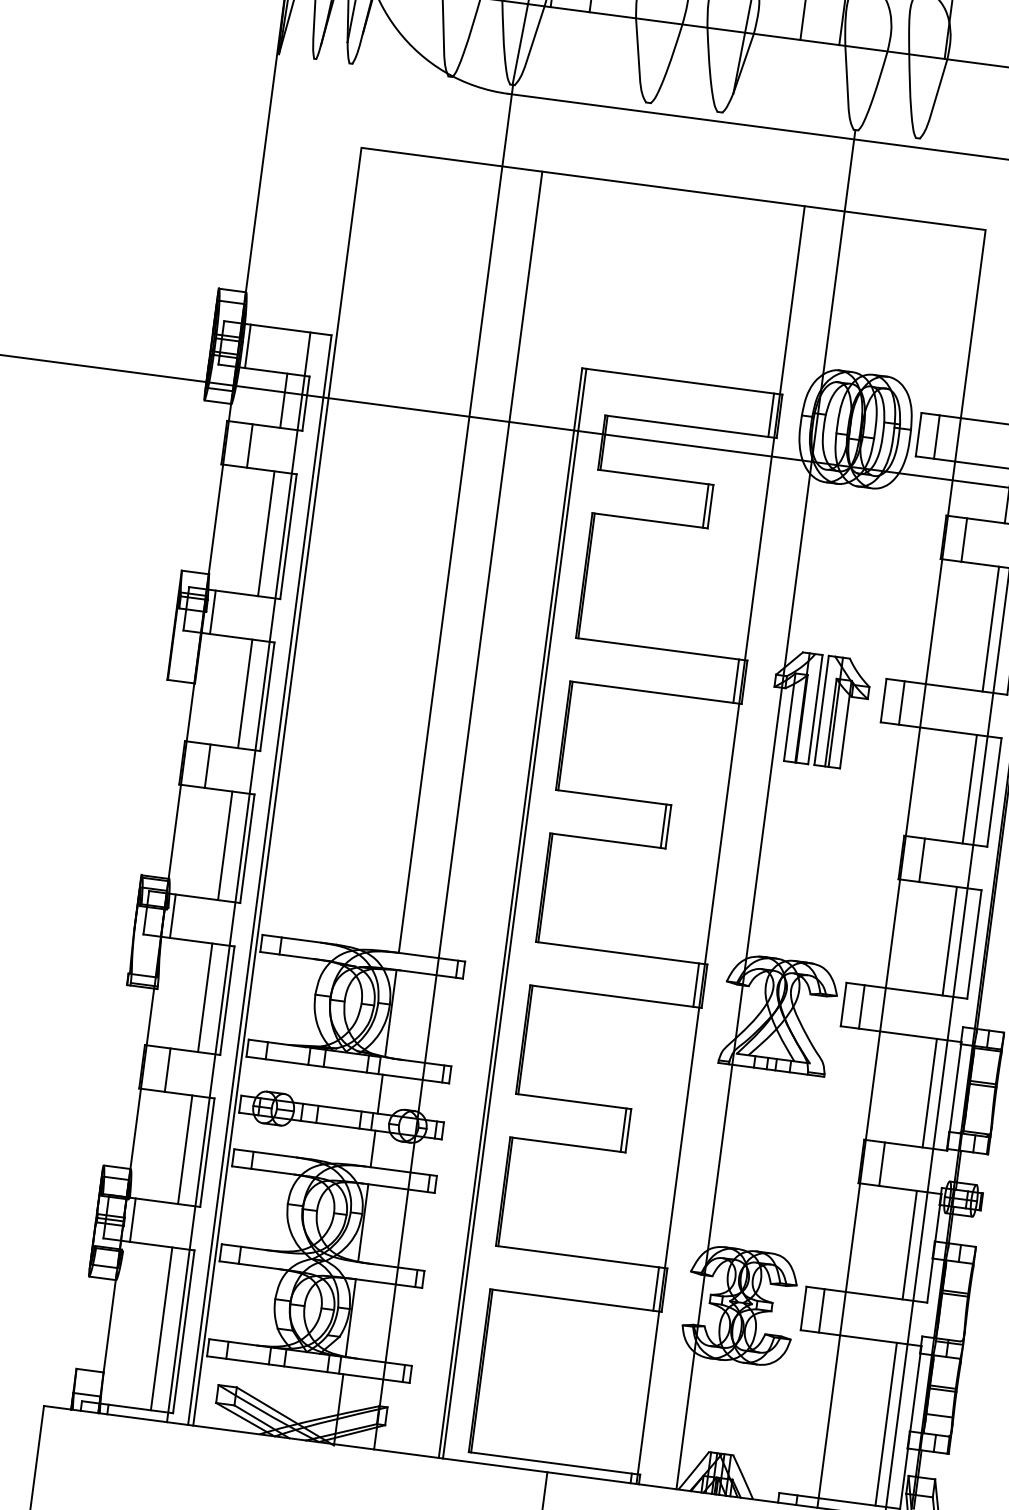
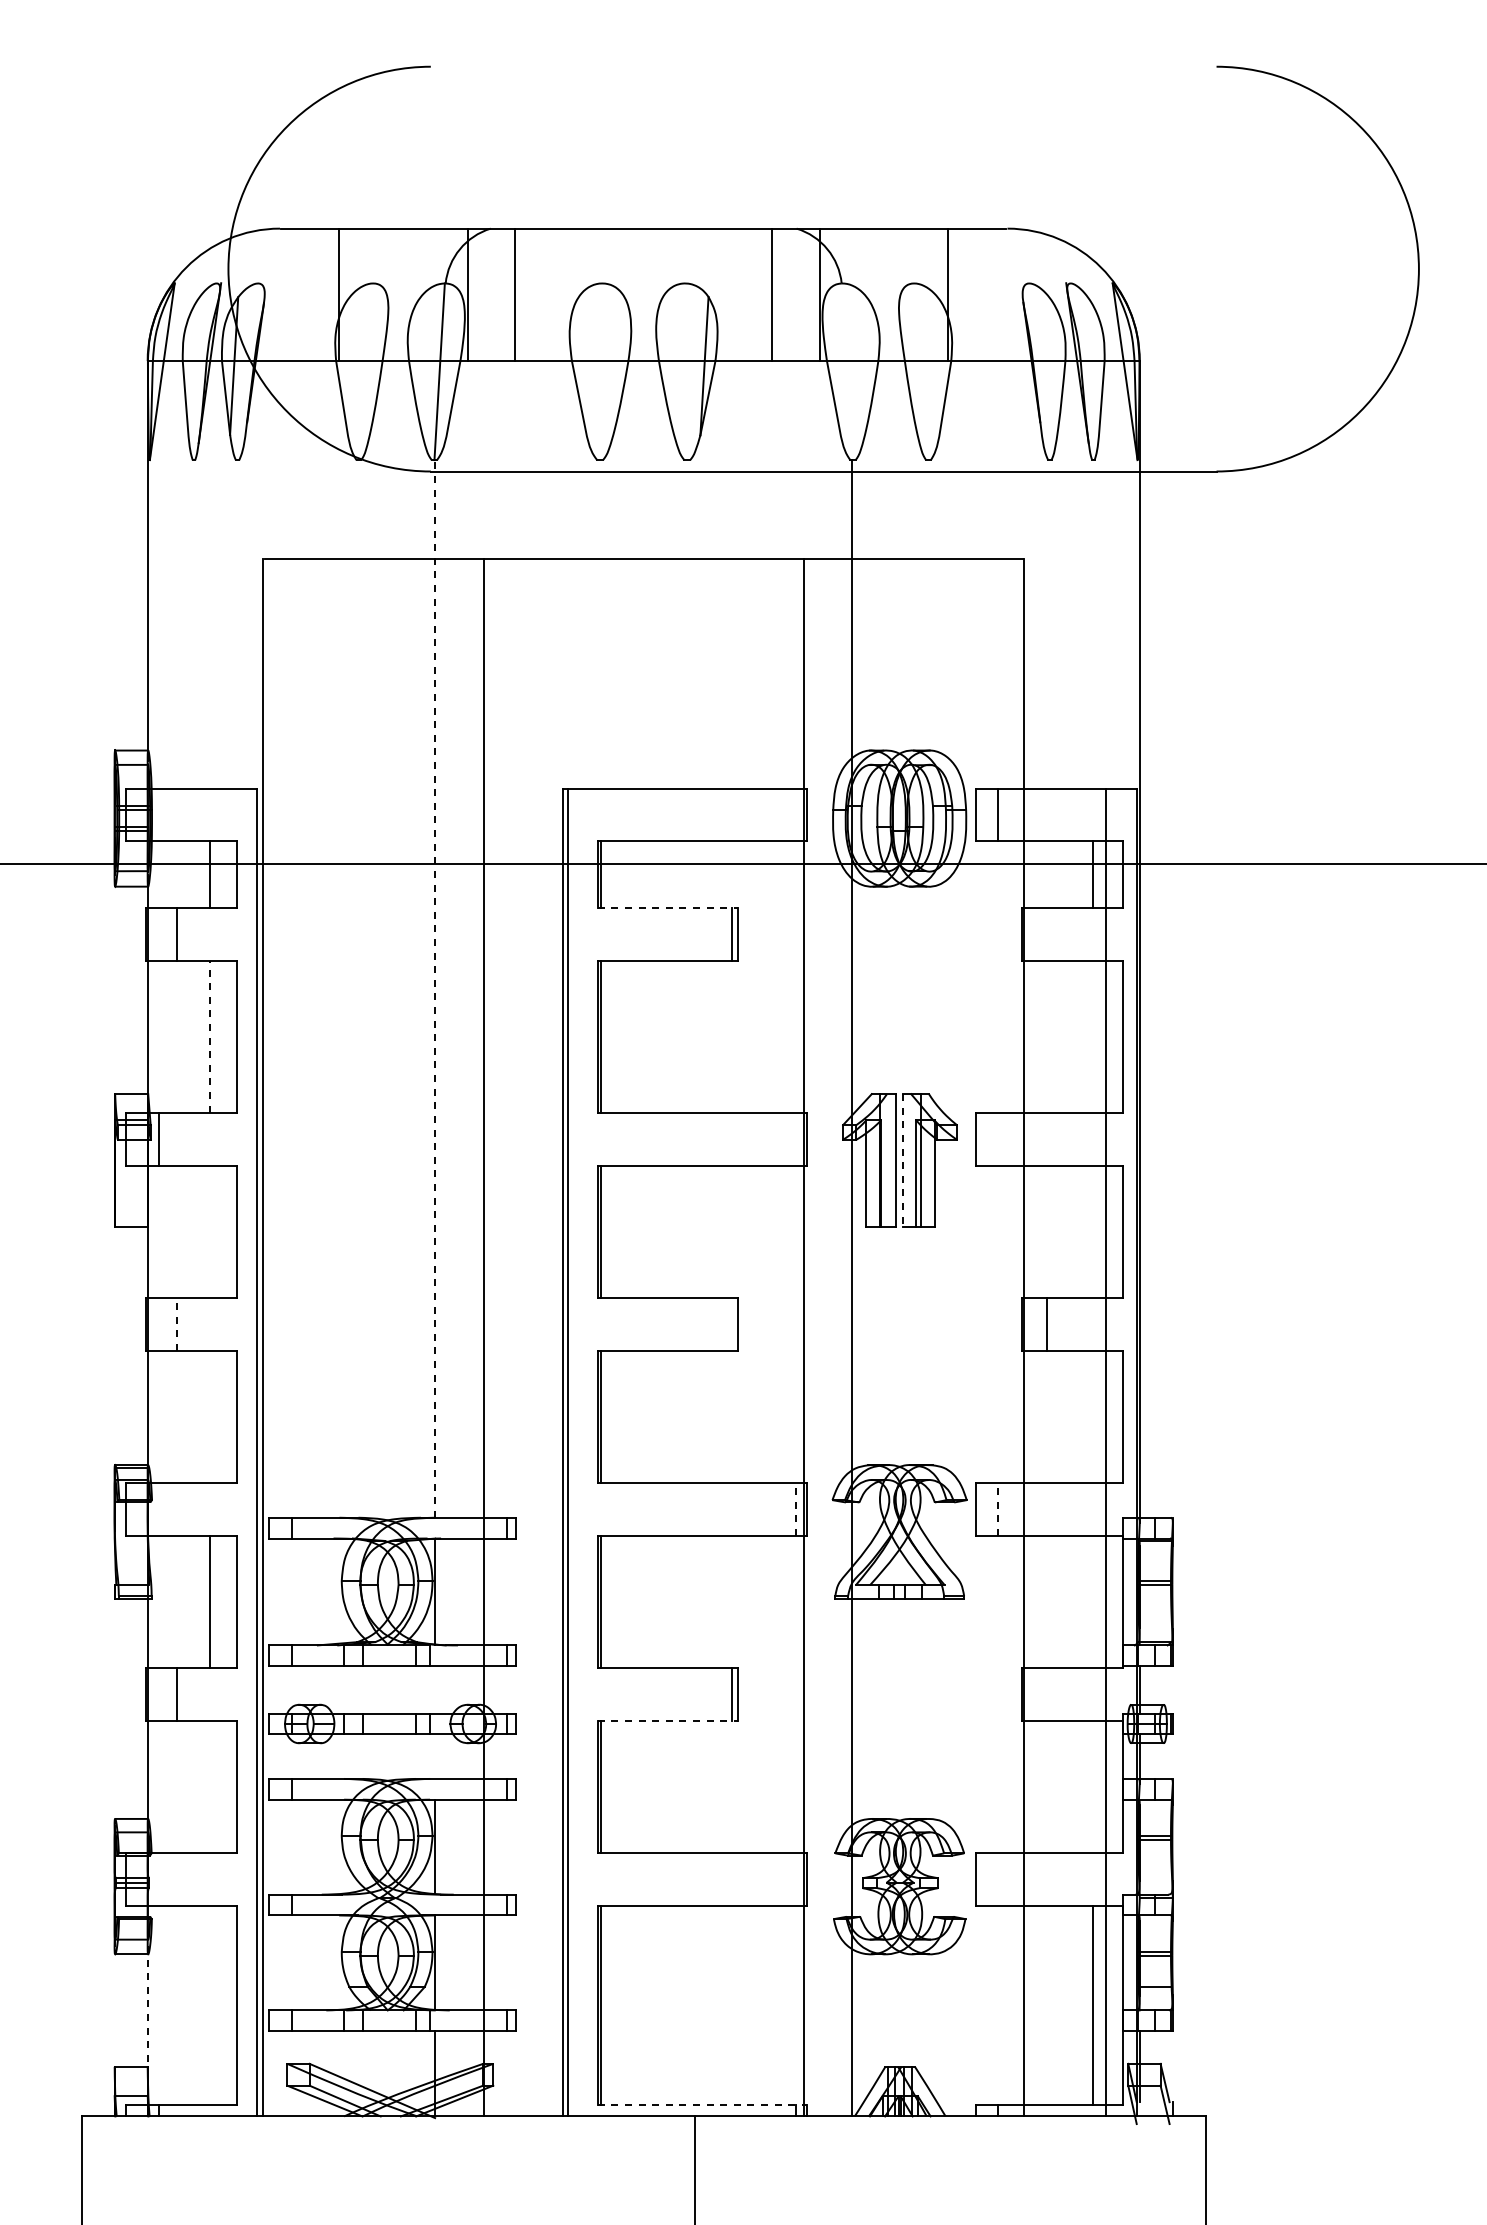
line: (247, 345) -> (158, 814), removed
line: (771, 414) -> (796, 814), removed
line: (656, 477) -> (668, 907), solid -> dashed
line: (456, 518) -> (435, 988), solid -> dashed
line: (266, 533) -> (210, 1036), solid -> dashed
line: (964, 539) -> (1047, 933), removed
line: (991, 629) -> (1093, 1036), removed
line: (736, 680) -> (796, 1138), removed
line: (245, 693) -> (210, 1231), removed
line: (902, 702) -> (998, 1138), removed
line: (821, 710) -> (903, 1160), solid -> dashed
line: (207, 765) -> (176, 1323), solid -> dashed
line: (970, 789) -> (1093, 1231), removed
line: (663, 825) -> (732, 1323), removed
line: (225, 845) -> (210, 1416), removed
line: (238, 877) -> (231, 1452), removed
line: (172, 916) -> (158, 1509), removed
line: (950, 940) -> (1093, 1416), removed
line: (696, 984) -> (796, 1508), solid -> dashed
line: (862, 1006) -> (998, 1508), solid -> dashed
line: (930, 1092) -> (1093, 1601), removed
line: (380, 1093) -> (435, 1689), removed
line: (568, 1145) -> (668, 1721), solid -> dashed
line: (373, 1148) -> (435, 1756), removed
line: (185, 1149) -> (210, 1787), removed
line: (882, 1164) -> (1047, 1694), removed
line: (132, 1219) -> (158, 1879), removed
line: (909, 1245) -> (1093, 1787), removed
line: (656, 1288) -> (796, 1879), removed
line: (822, 1310) -> (998, 1879), removed
line: (109, 1322) -> (147, 2006), solid -> dashed
line: (161, 1328) -> (210, 2005), removed
line: (554, 1463) -> (702, 2104), solid -> dashed

